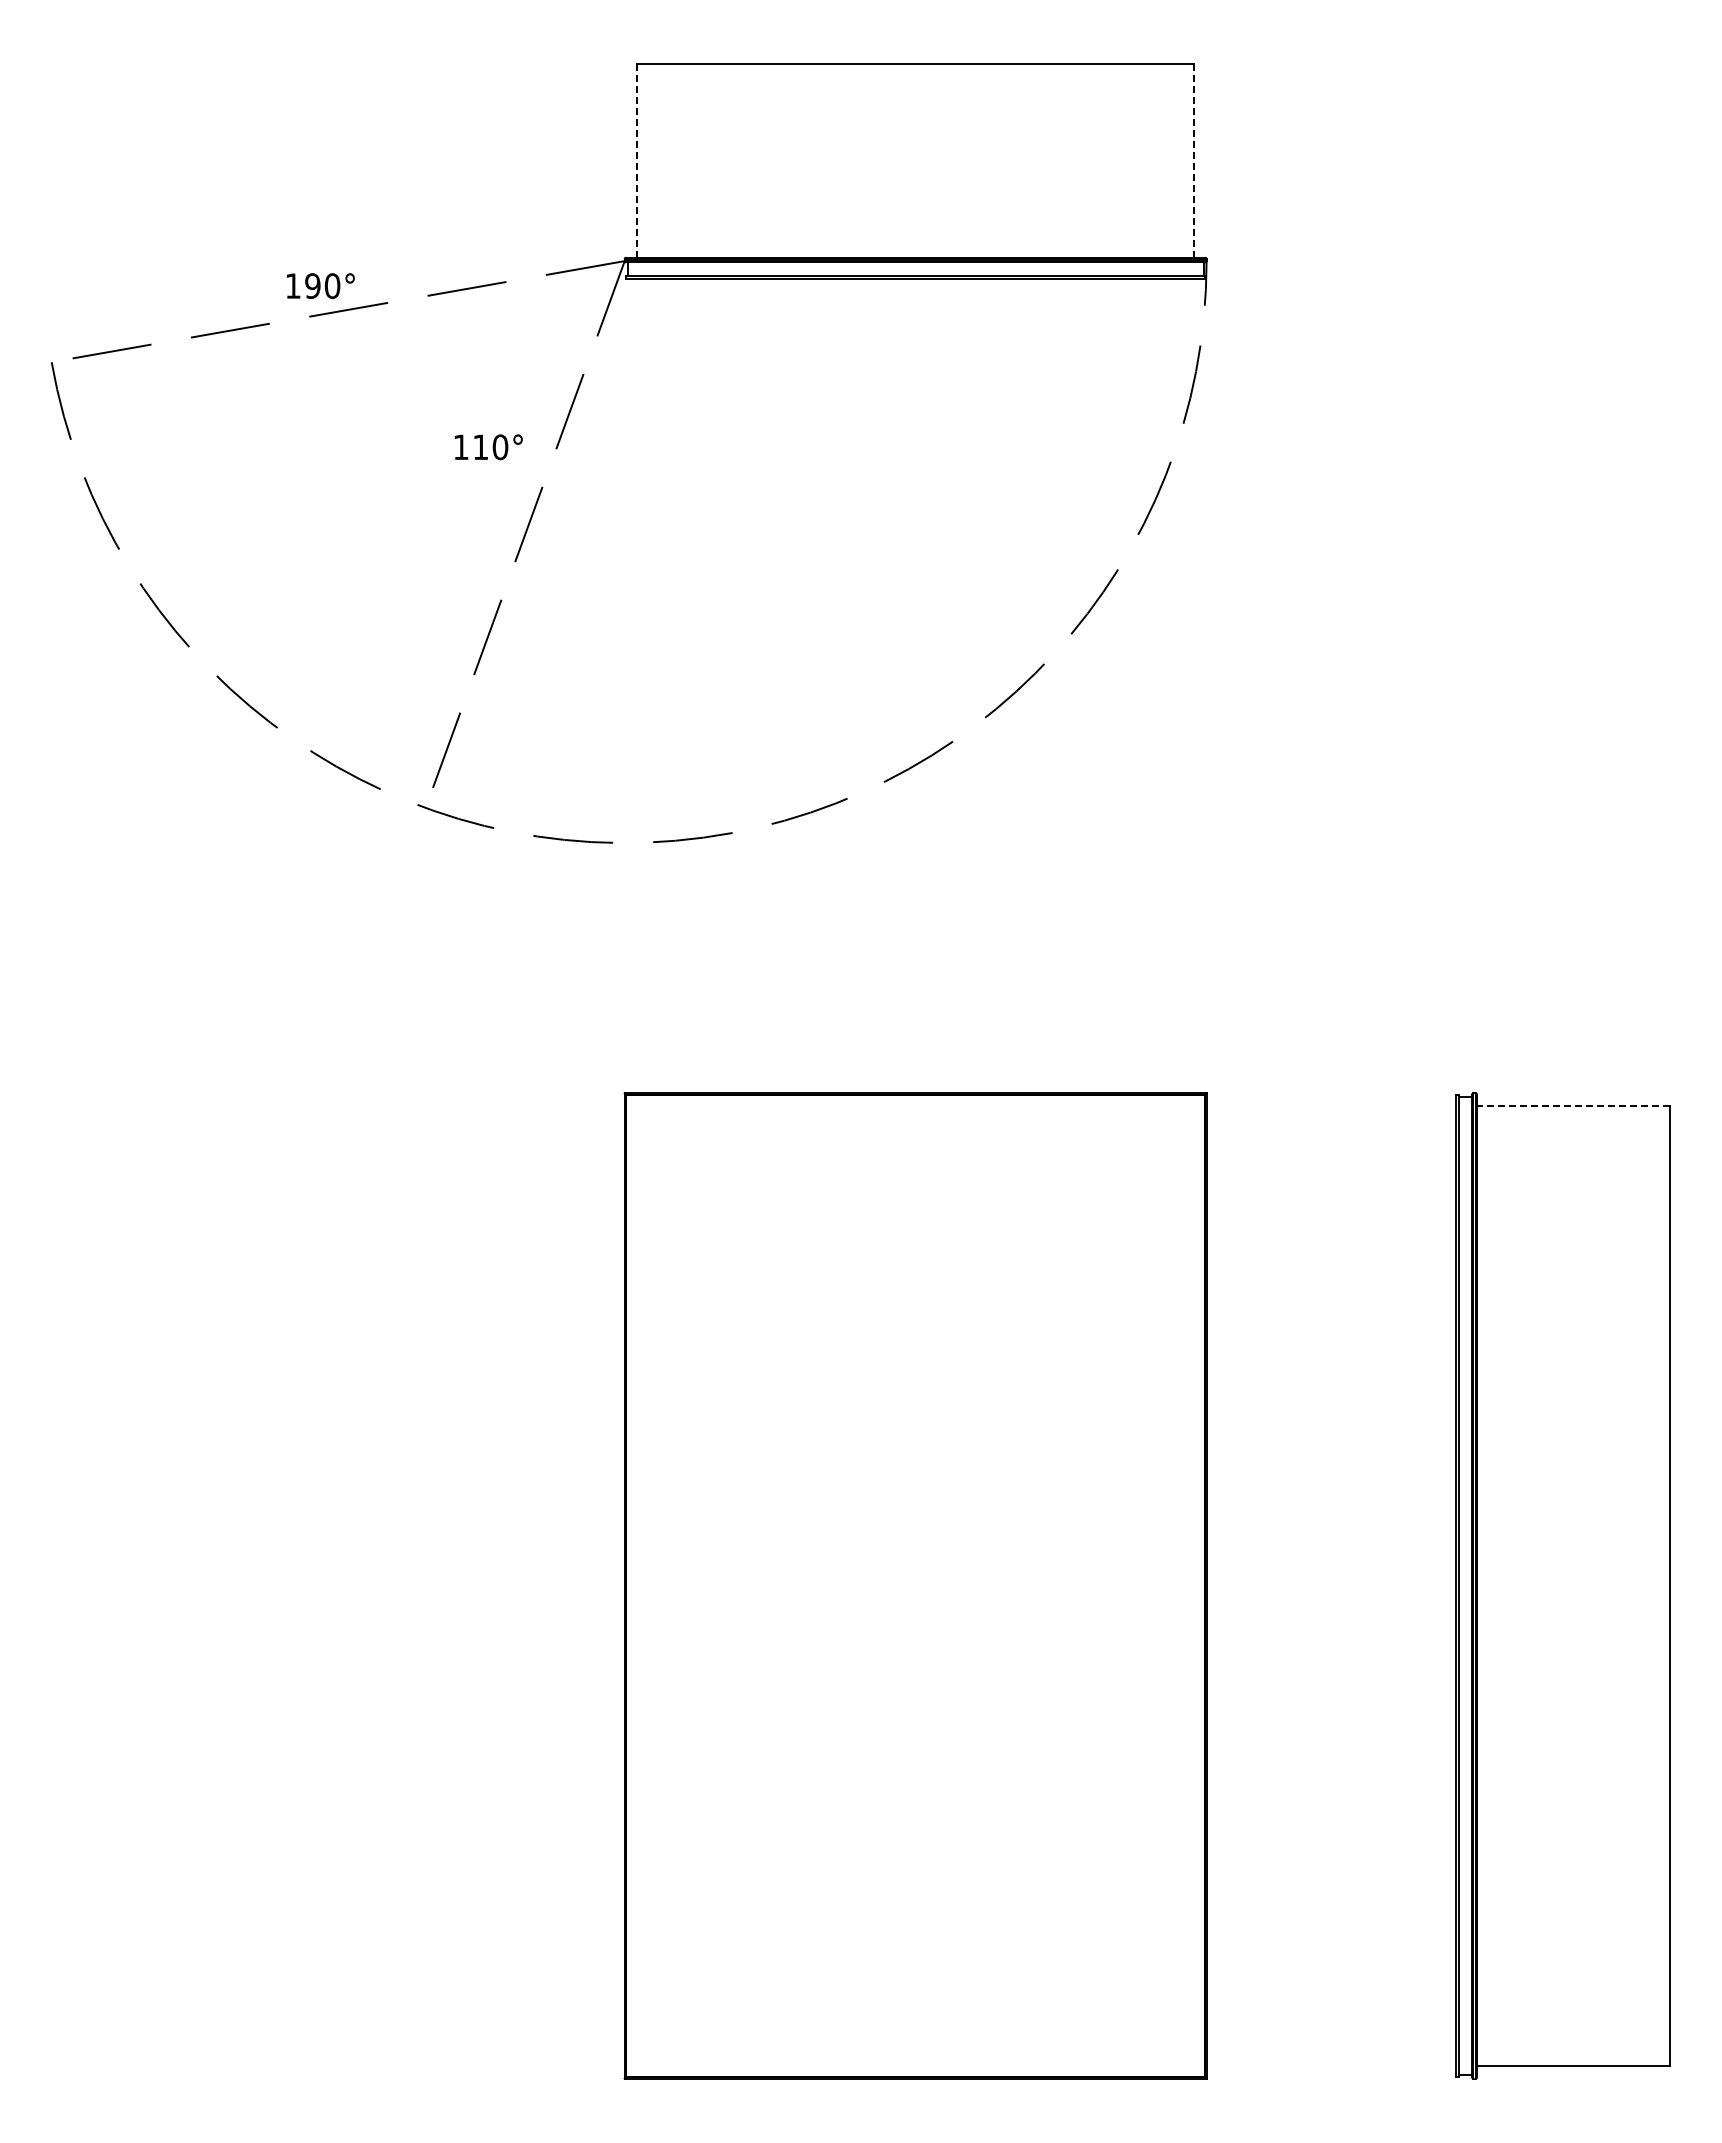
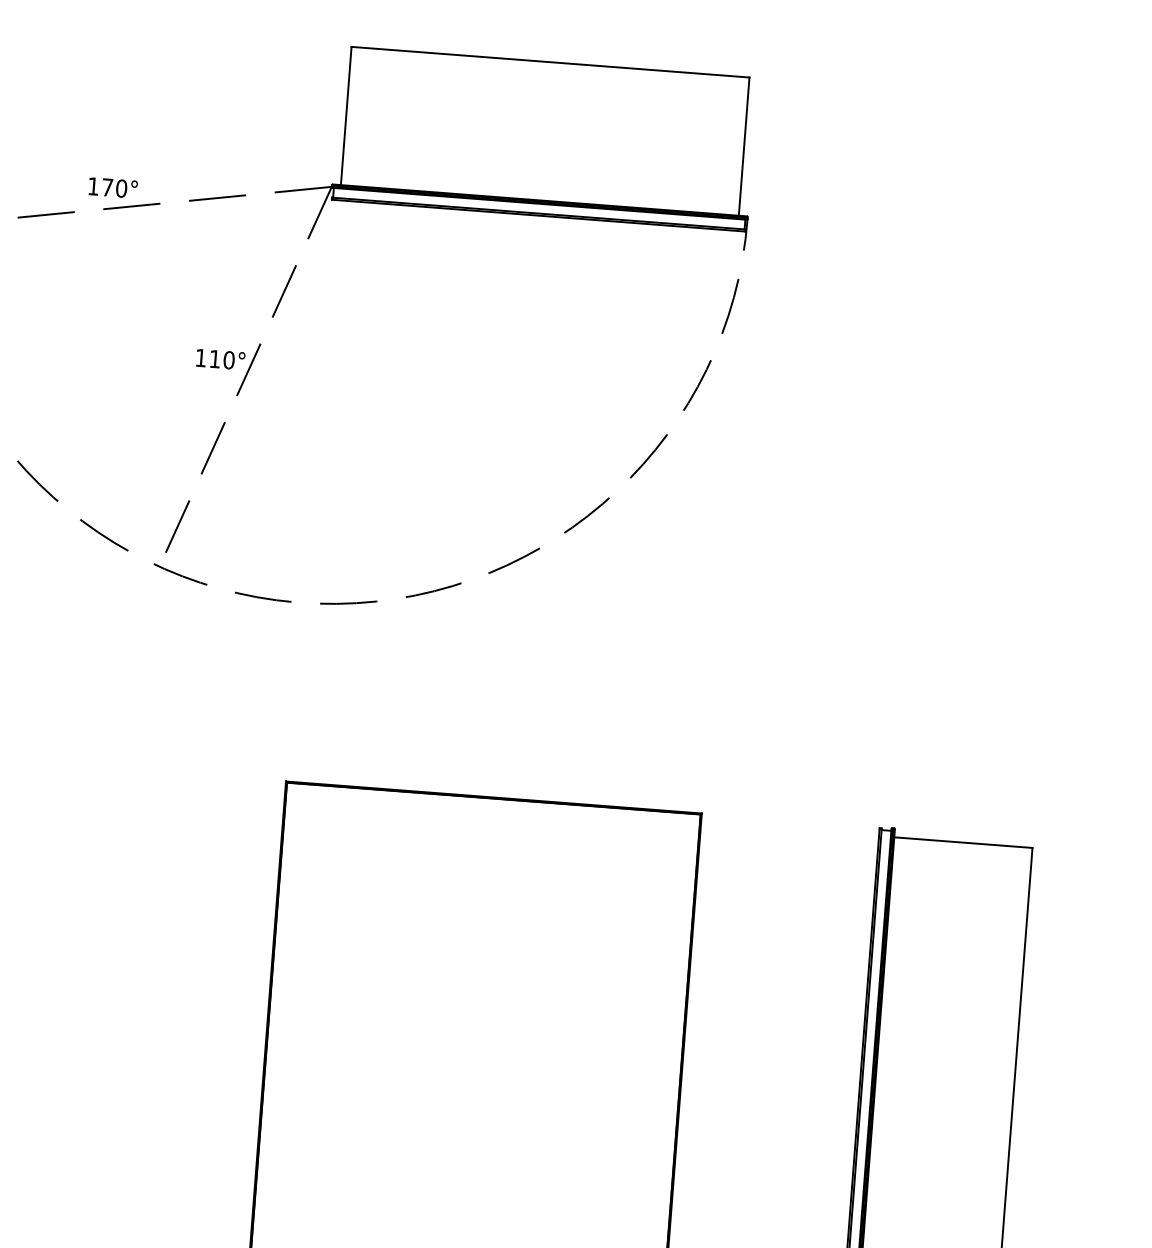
line: (637, 160) -> (346, 115), dashed -> solid
line: (1194, 160) -> (744, 146), dashed -> solid
text: (312, 285) -> (107, 187), 190° -> 170°
text: (488, 447) -> (220, 359), moved
line: (1573, 1105) -> (963, 842), dashed -> solid

